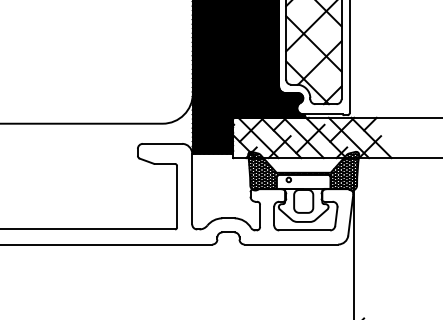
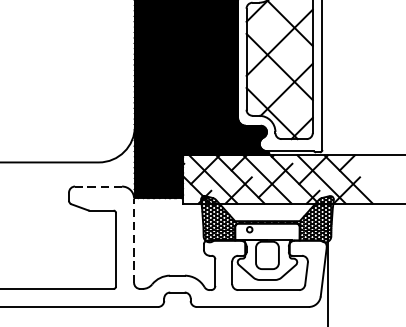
line: (162, 143) -> (98, 186), solid -> dashed
line: (192, 188) -> (134, 239), solid -> dashed

